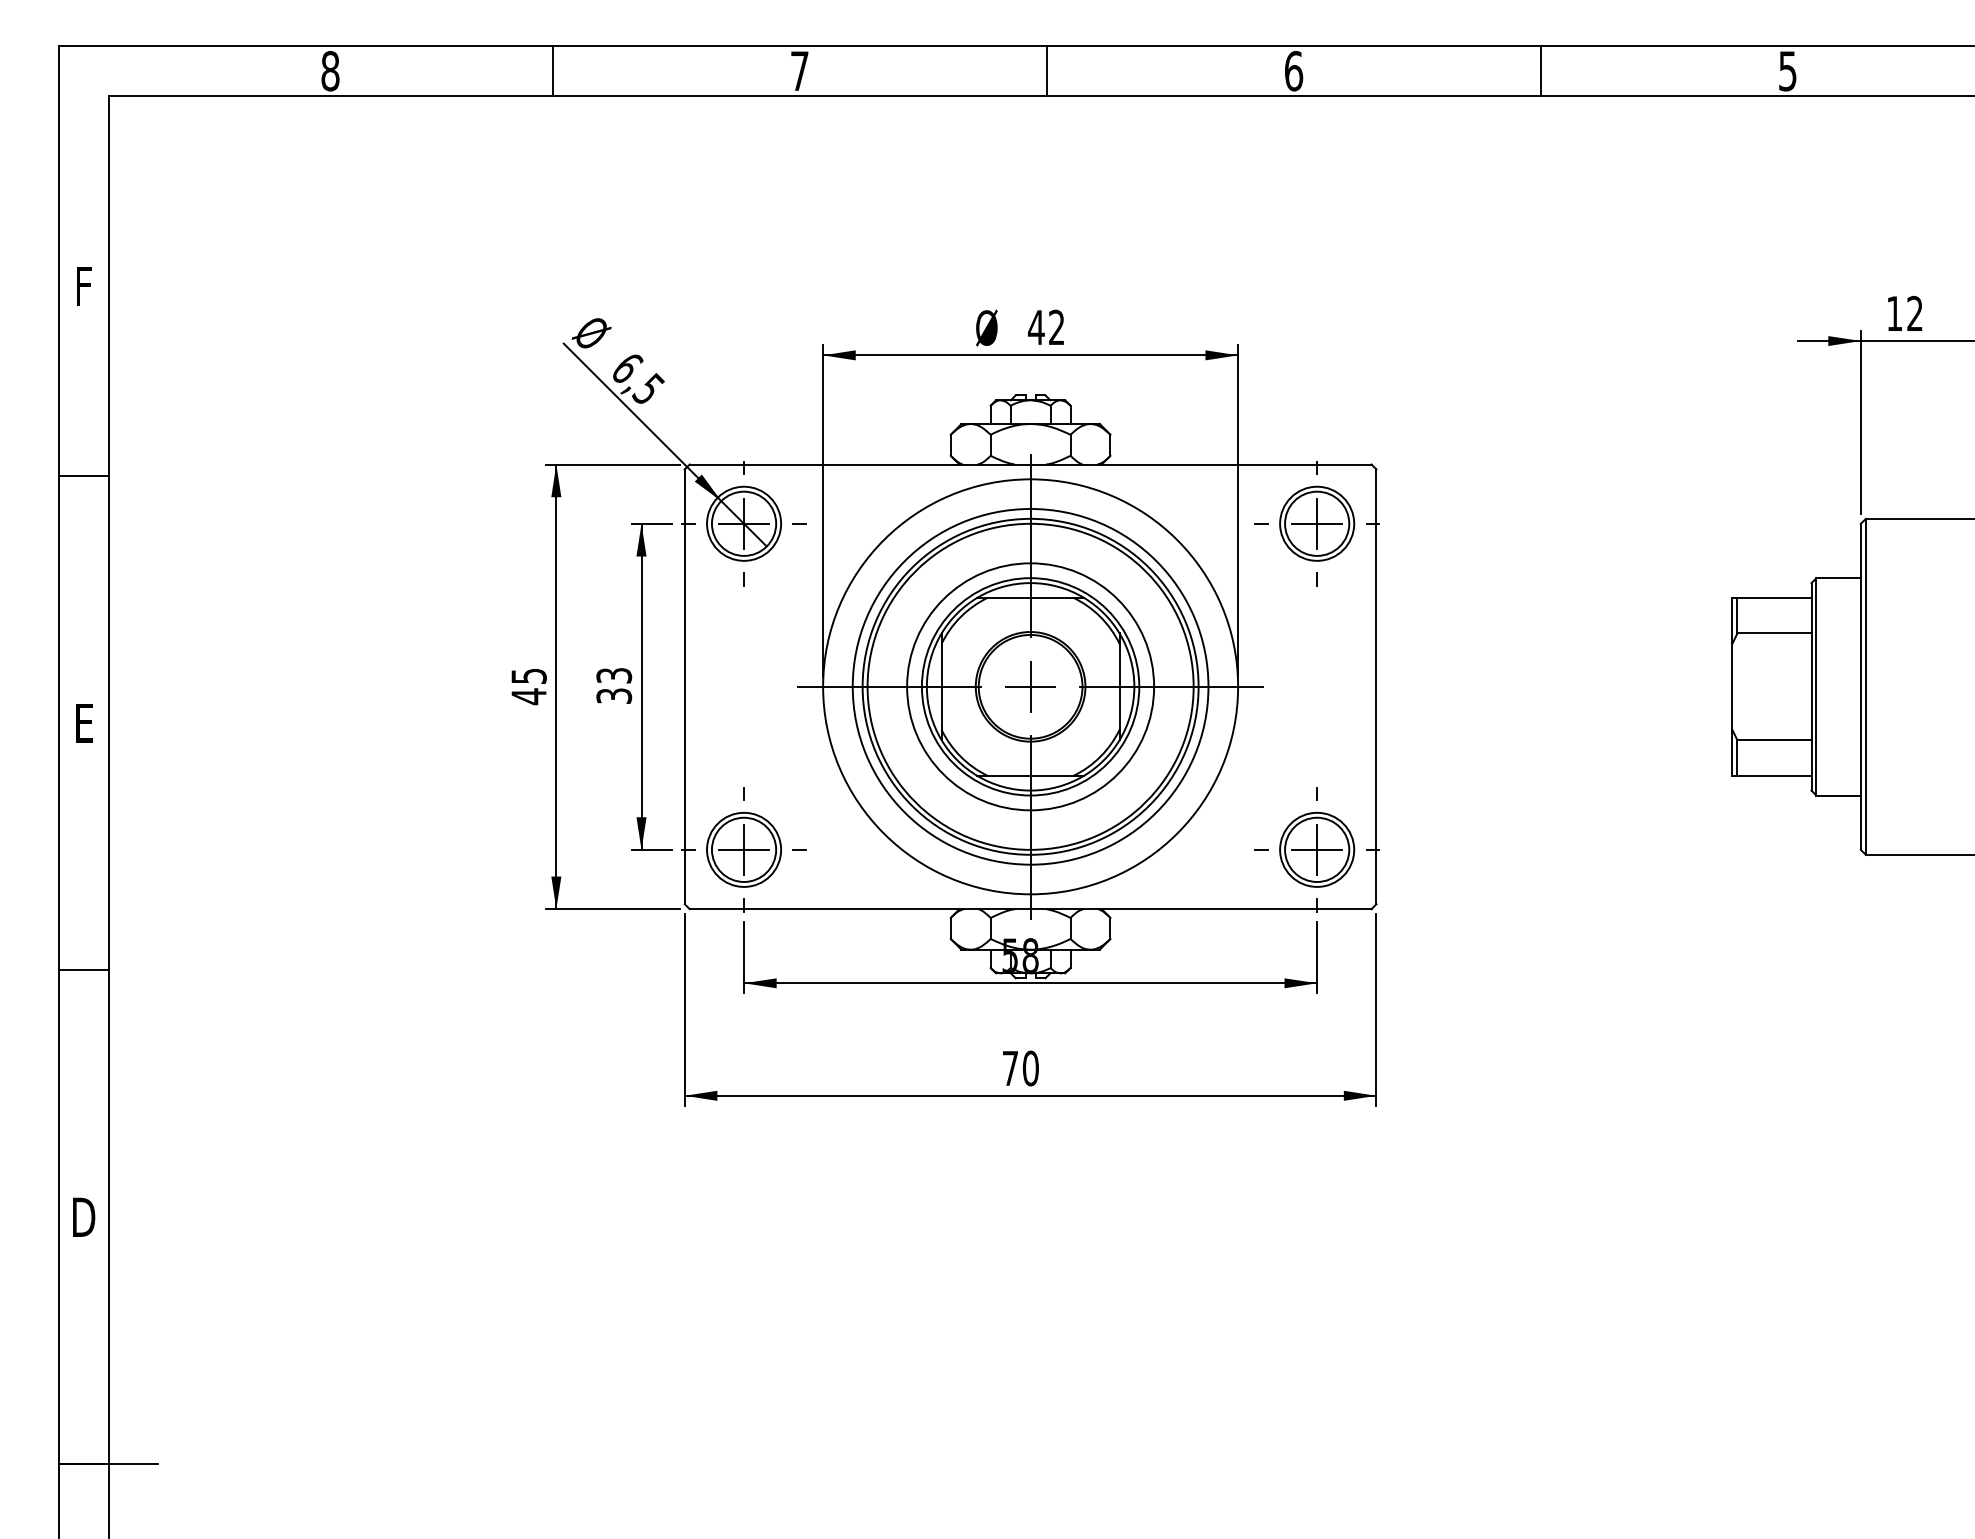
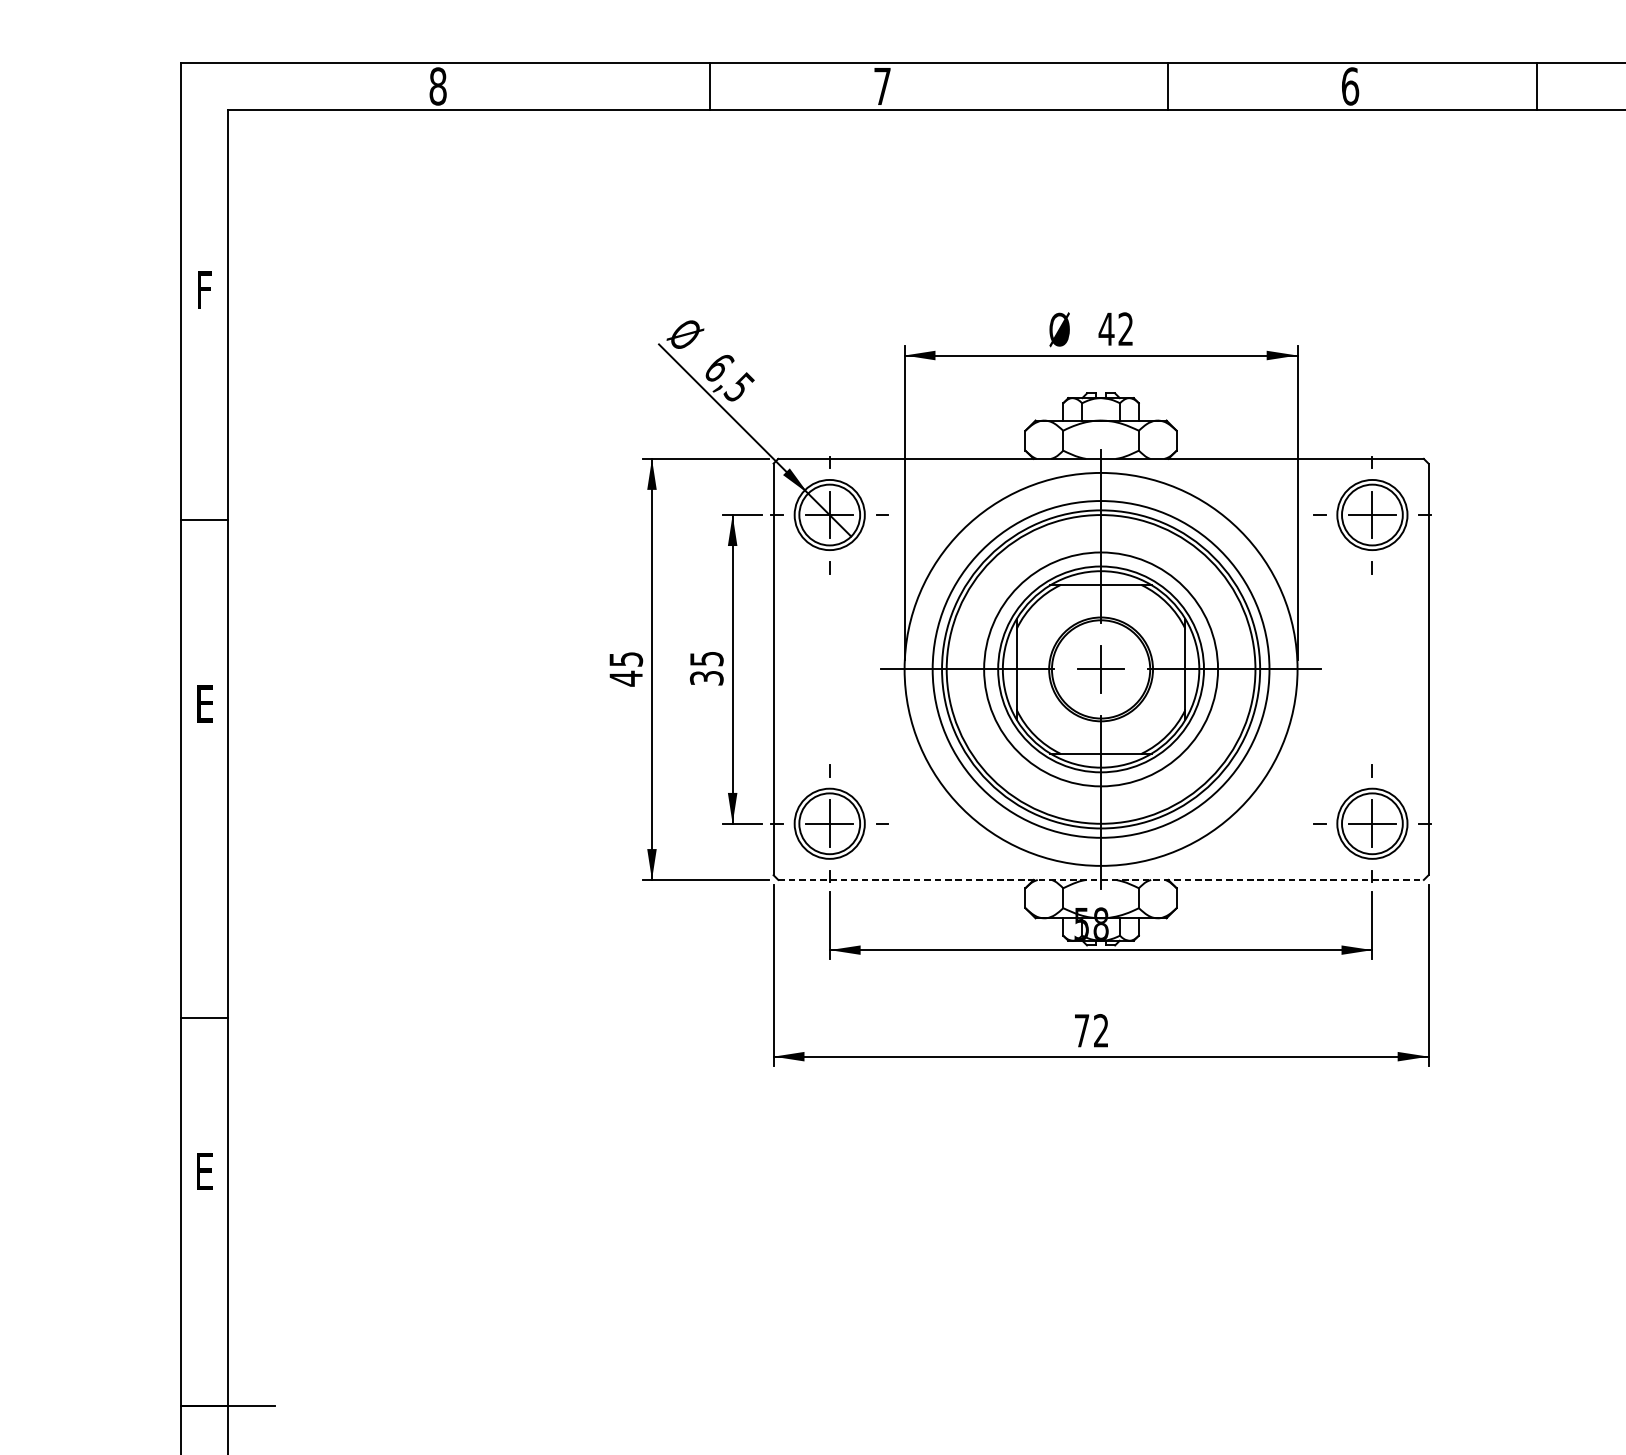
line: (553, 70) -> (709, 85), moved
line: (1047, 70) -> (1168, 85), moved
line: (1541, 70) -> (1537, 85), moved
line: (83, 476) -> (204, 520), moved
text: (613, 675) -> (706, 658), 33 -> 35
line: (1030, 909) -> (1100, 880), solid -> dashed
line: (83, 970) -> (204, 1018), moved
text: (1030, 1068) -> (1100, 1030), 70 -> 72
text: (84, 1216) -> (205, 1170), D -> E

